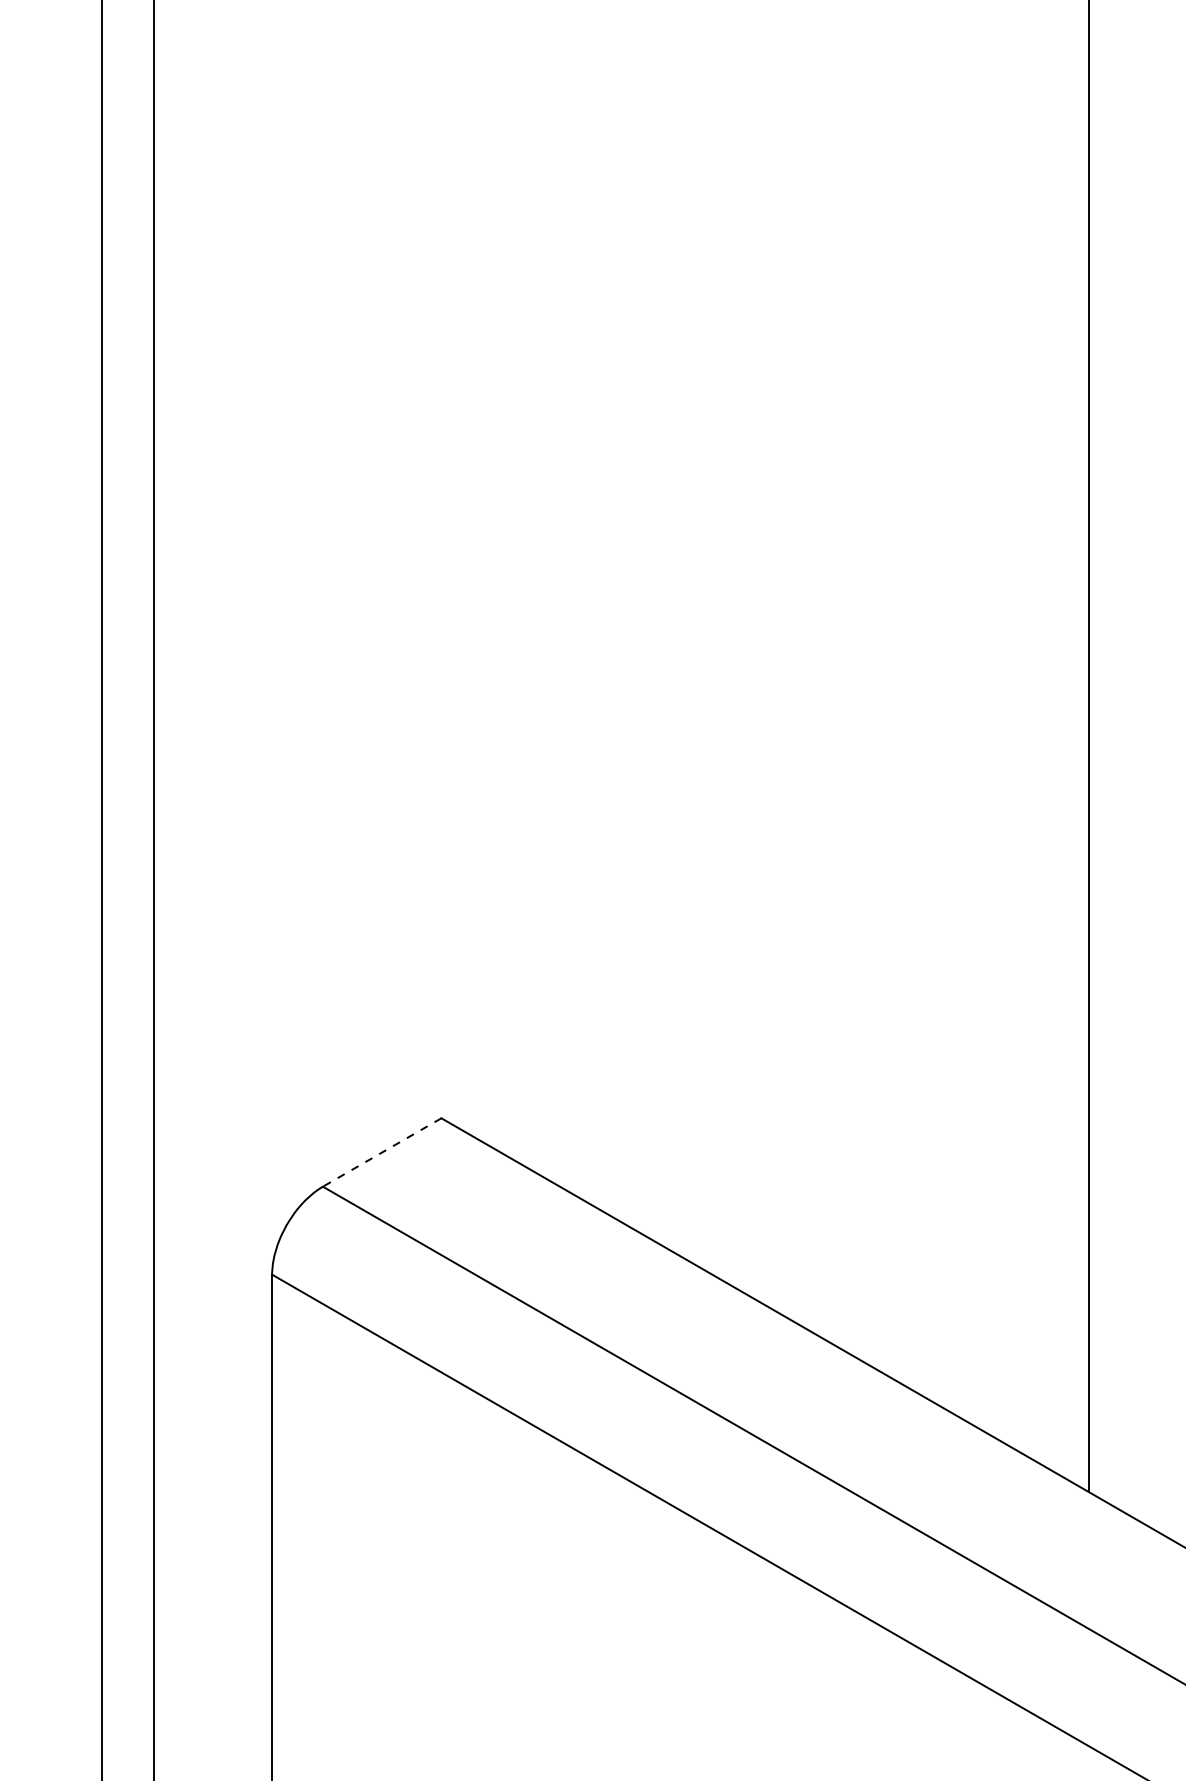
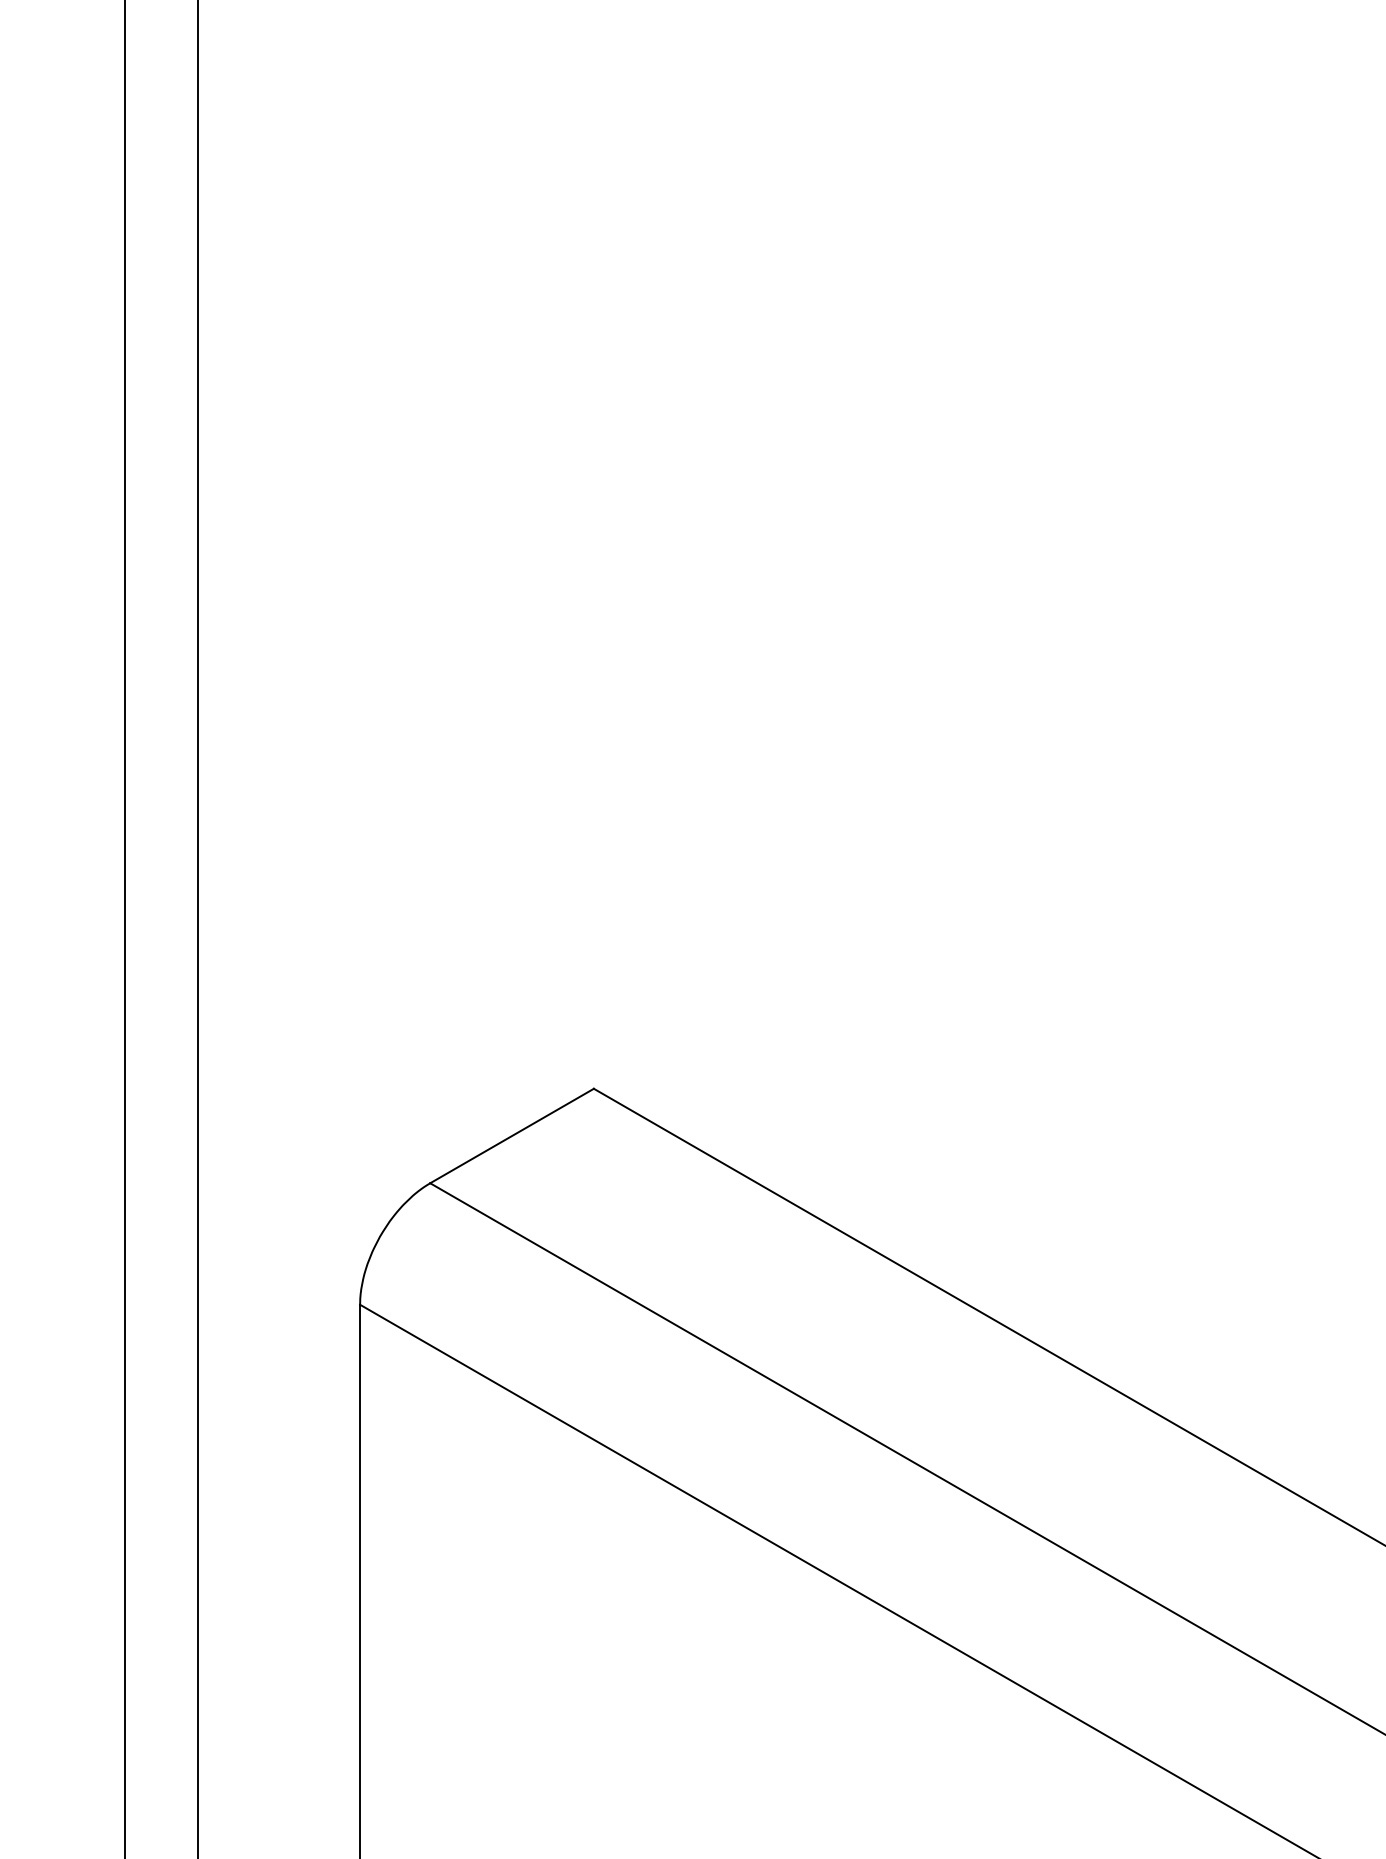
line: (381, 1152) -> (511, 1136), dashed -> solid

